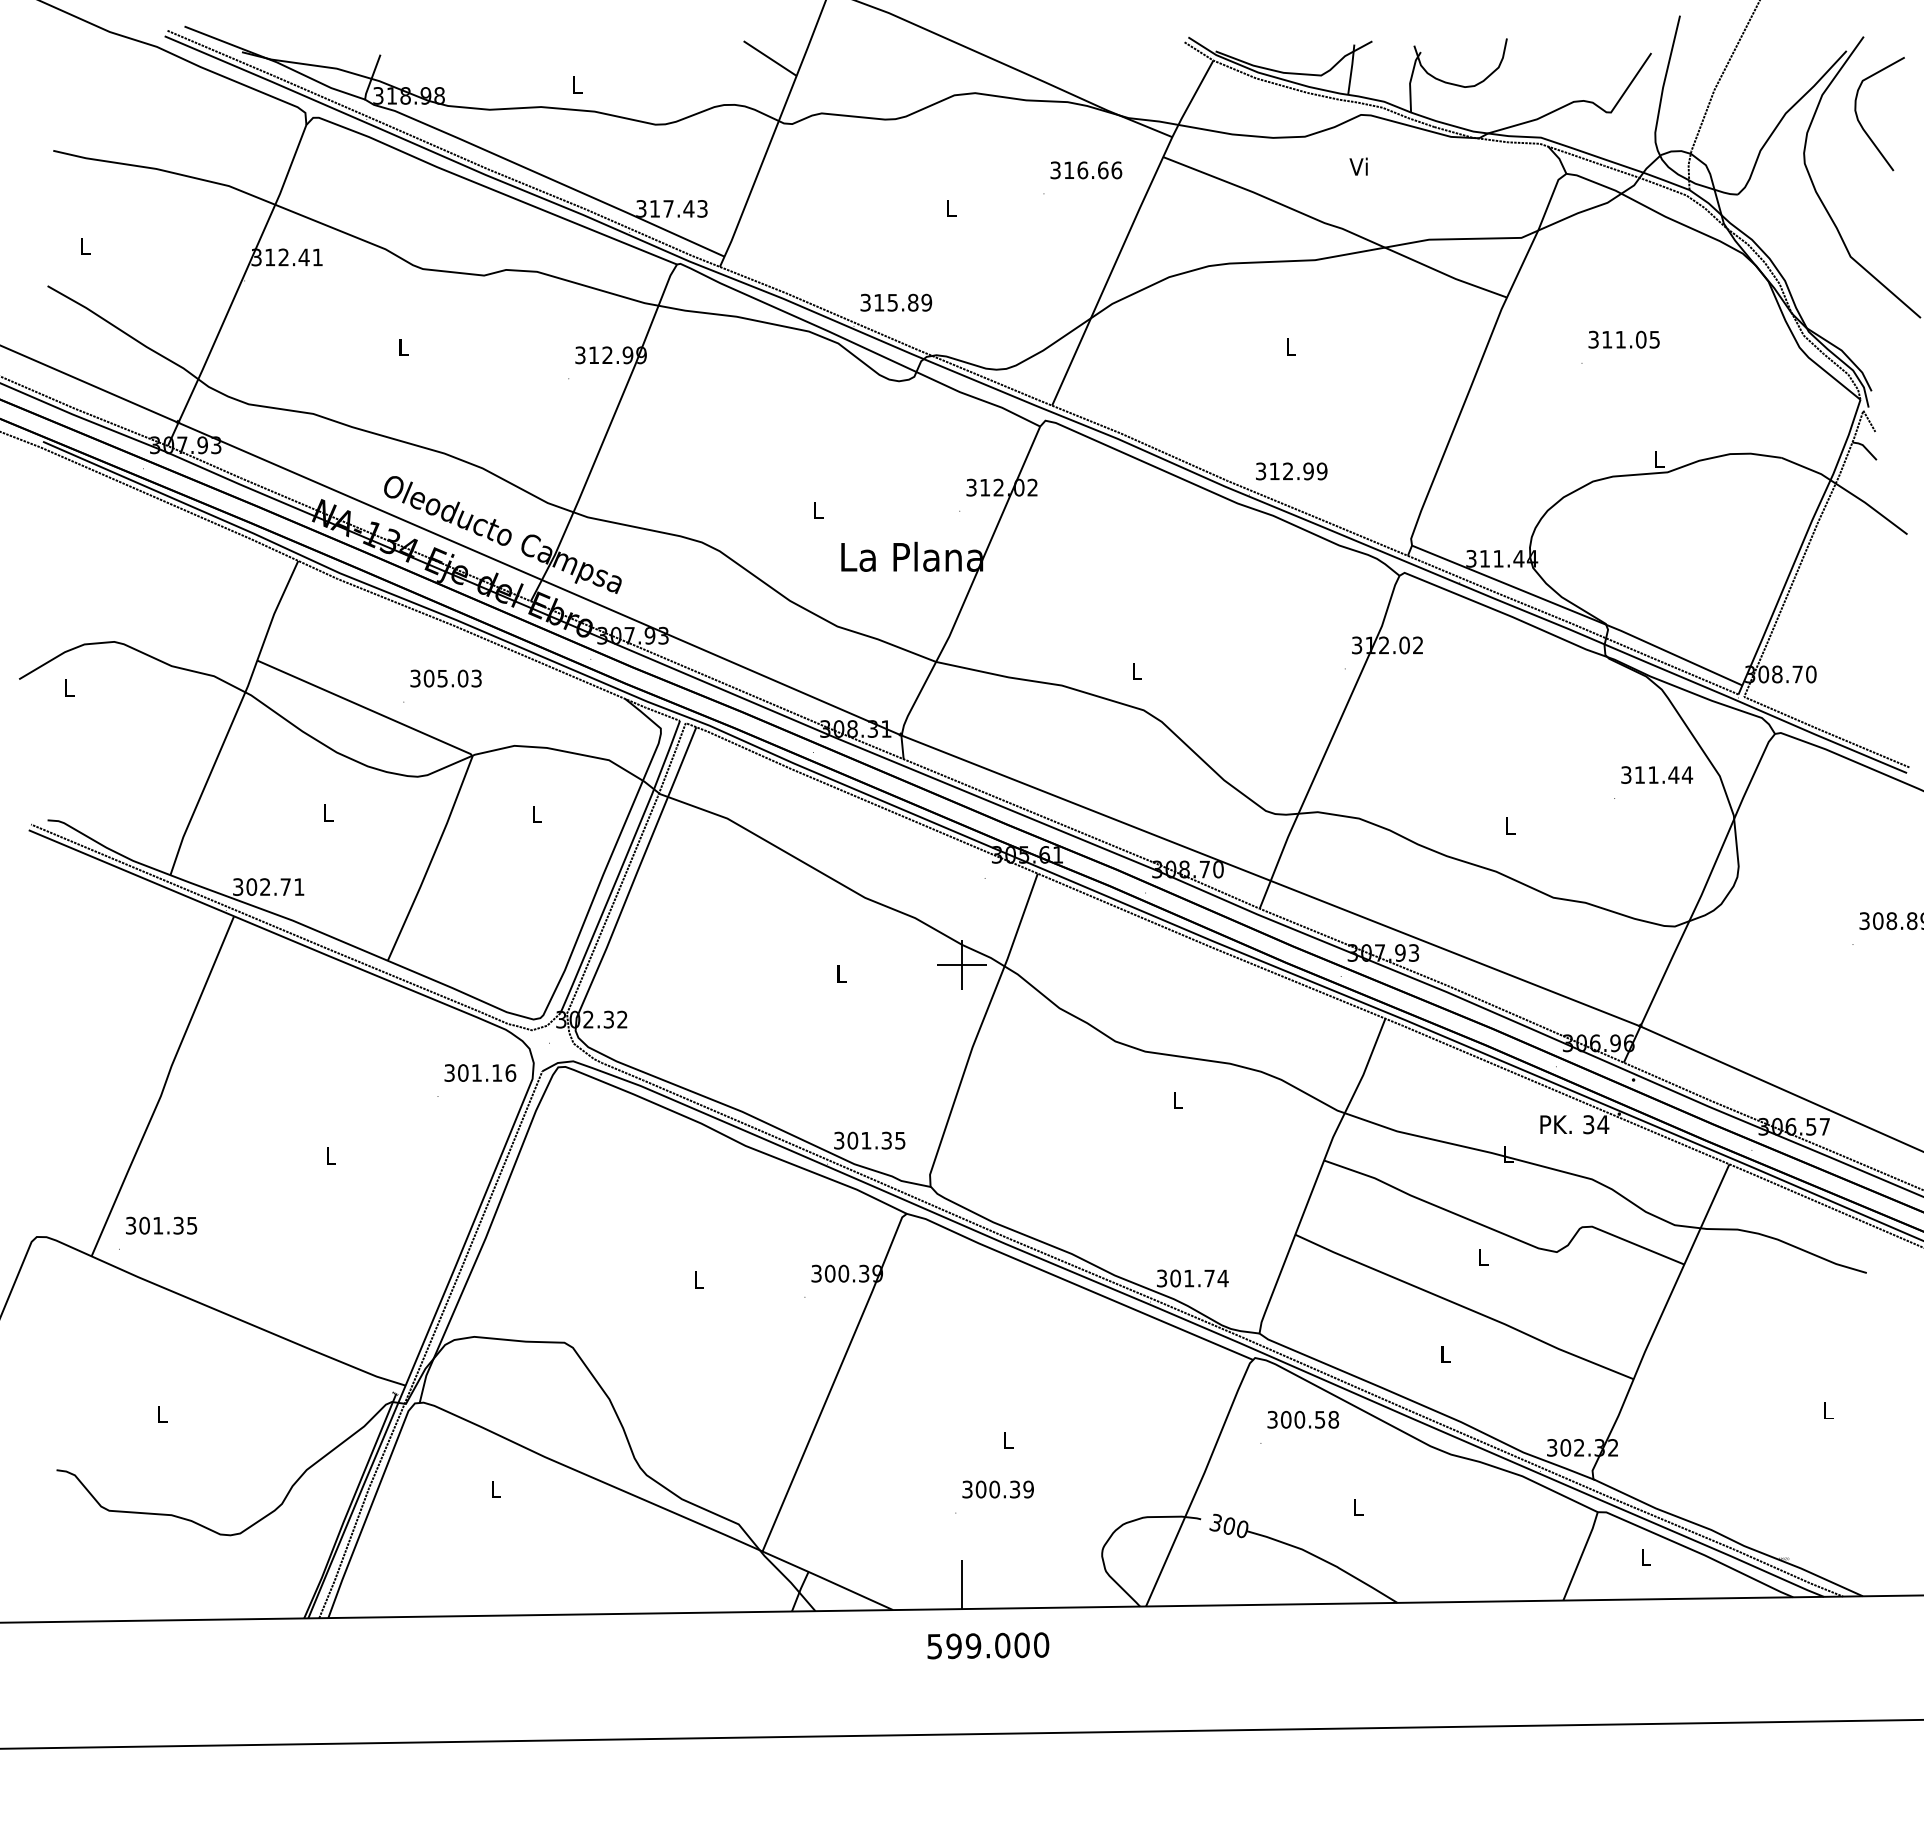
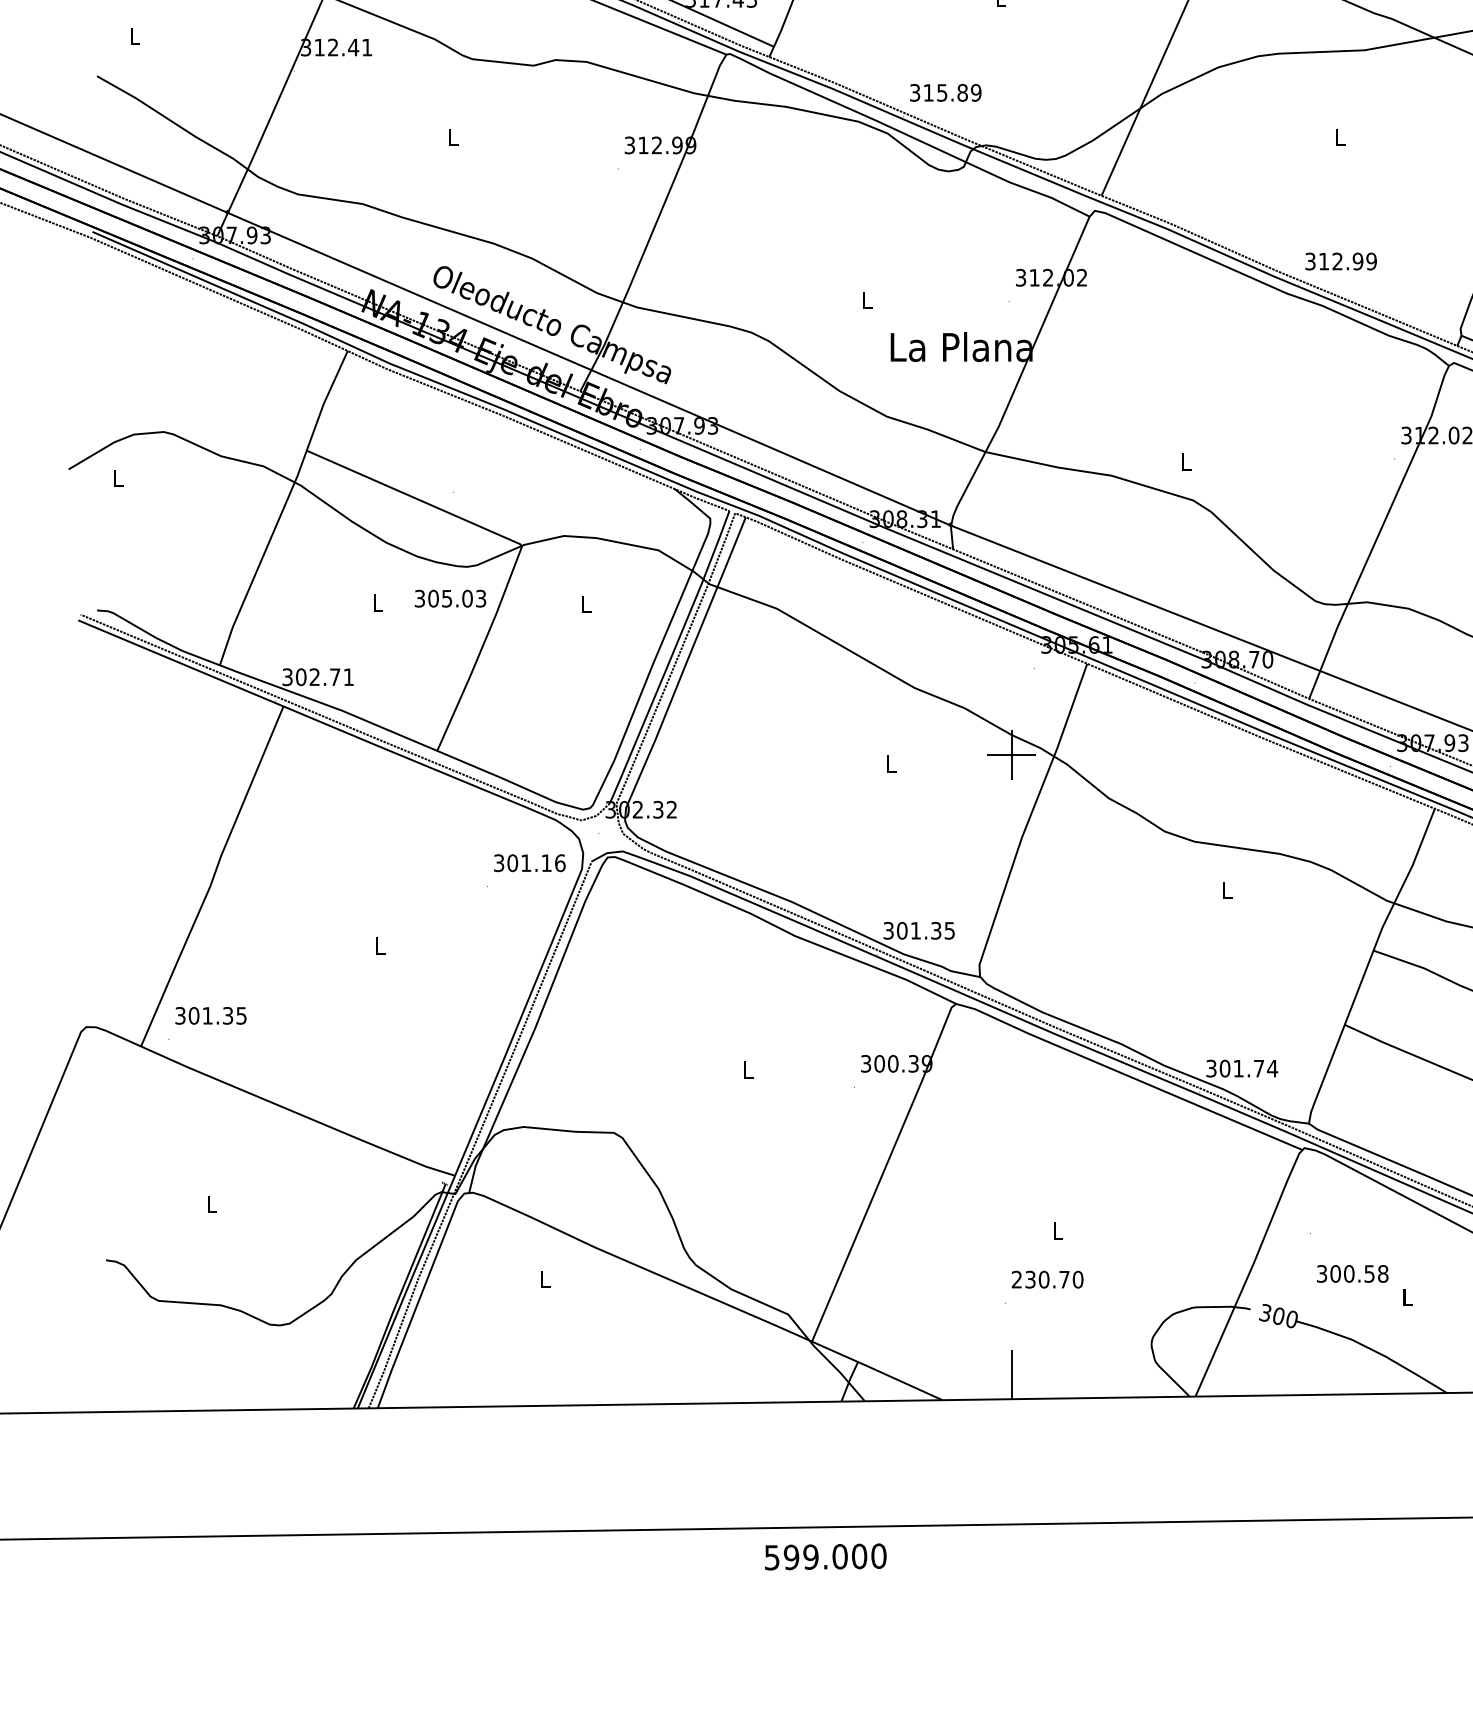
text: (445, 678) -> (449, 598), moved
text: (1303, 1419) -> (1352, 1273), moved
text: (997, 1489) -> (1046, 1279), 300.39 -> 230.70
text: (988, 1645) -> (825, 1556), moved

